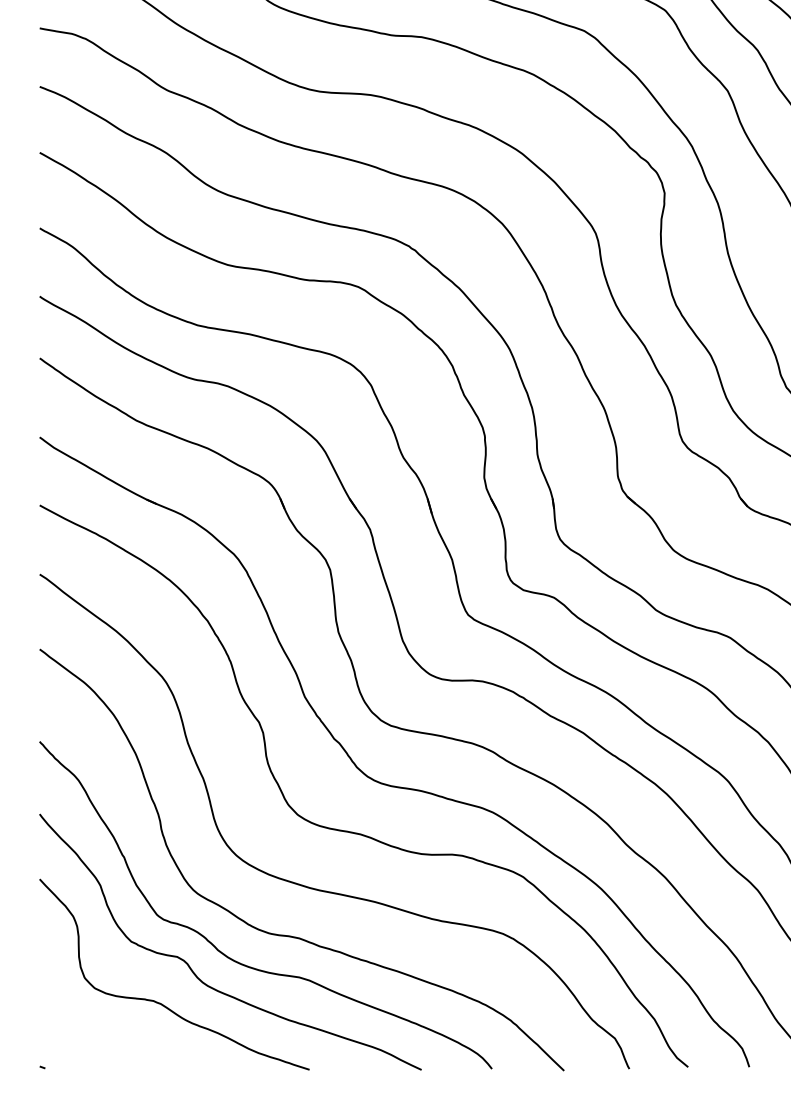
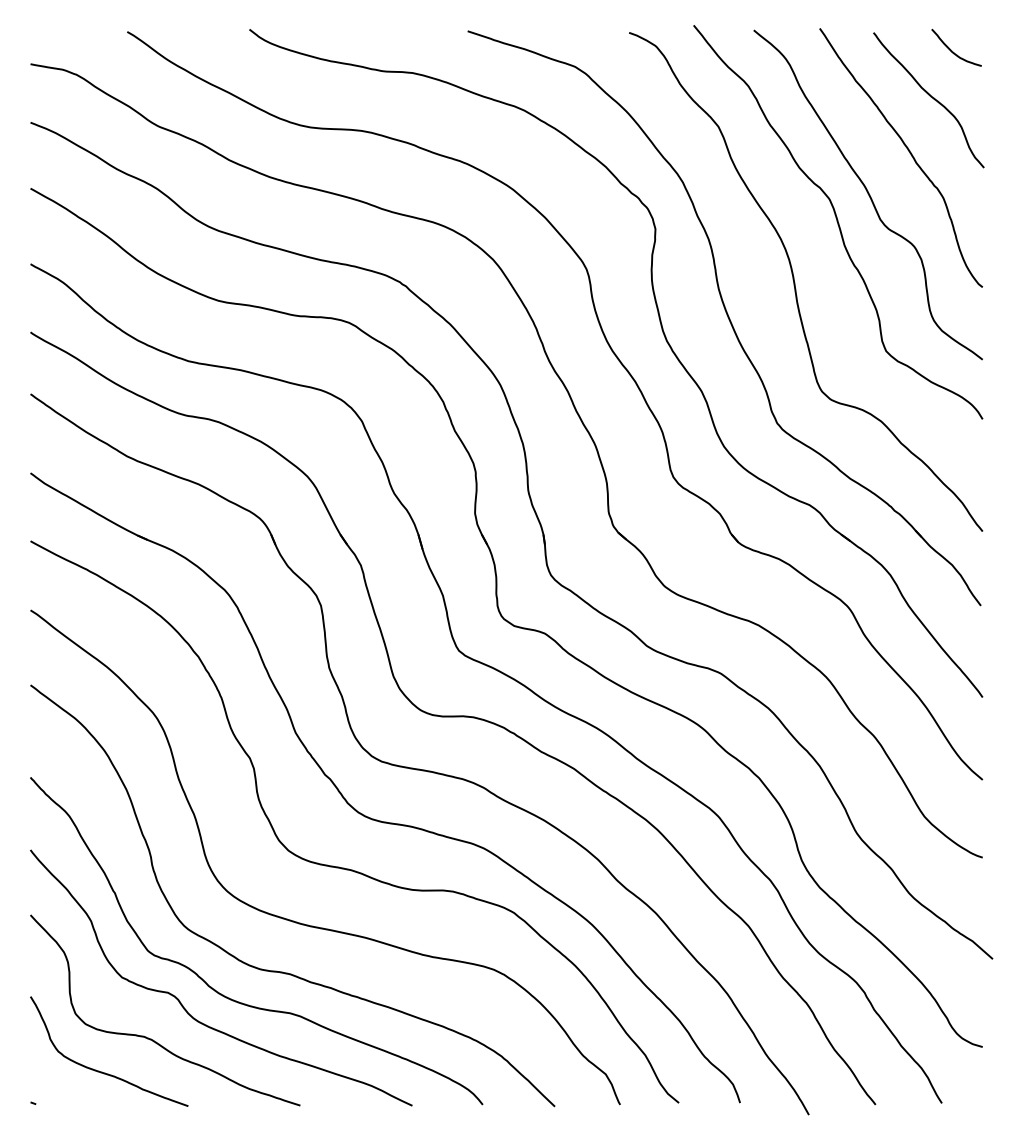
curve: (111, 1035) -> (102, 1071), added

